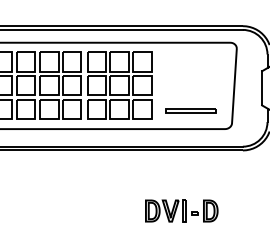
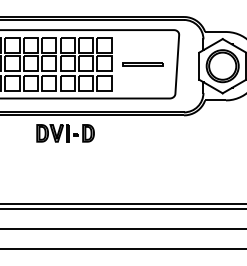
line: (190, 110) -> (142, 63), moved
part: (181, 211) -> (65, 133), moved

